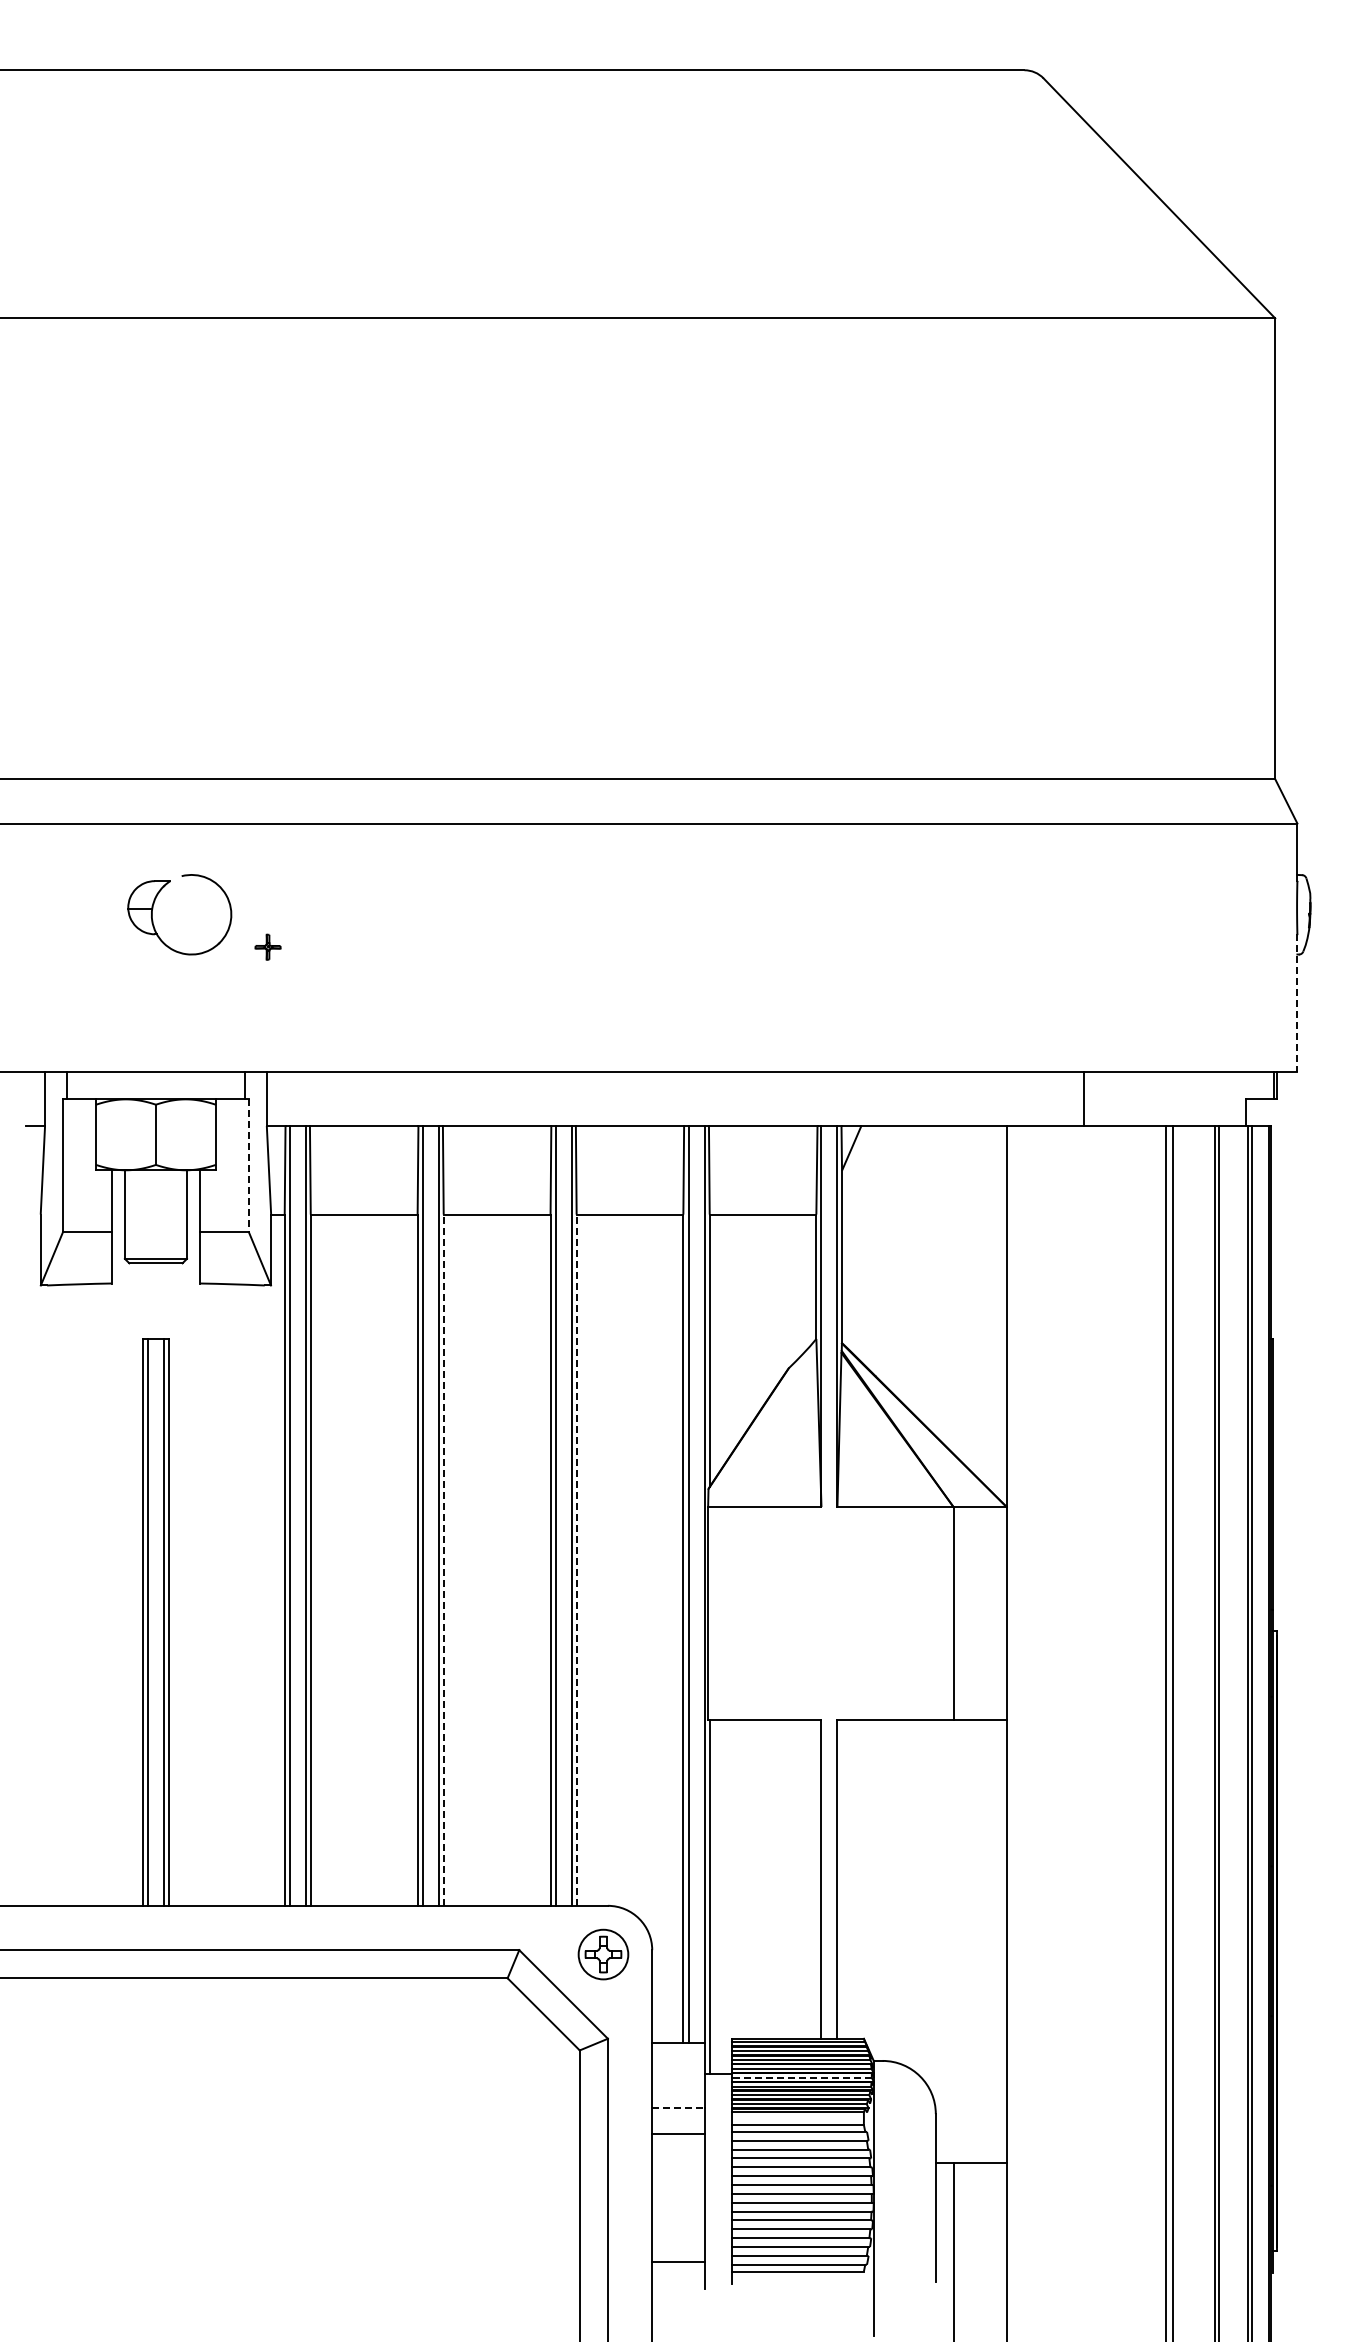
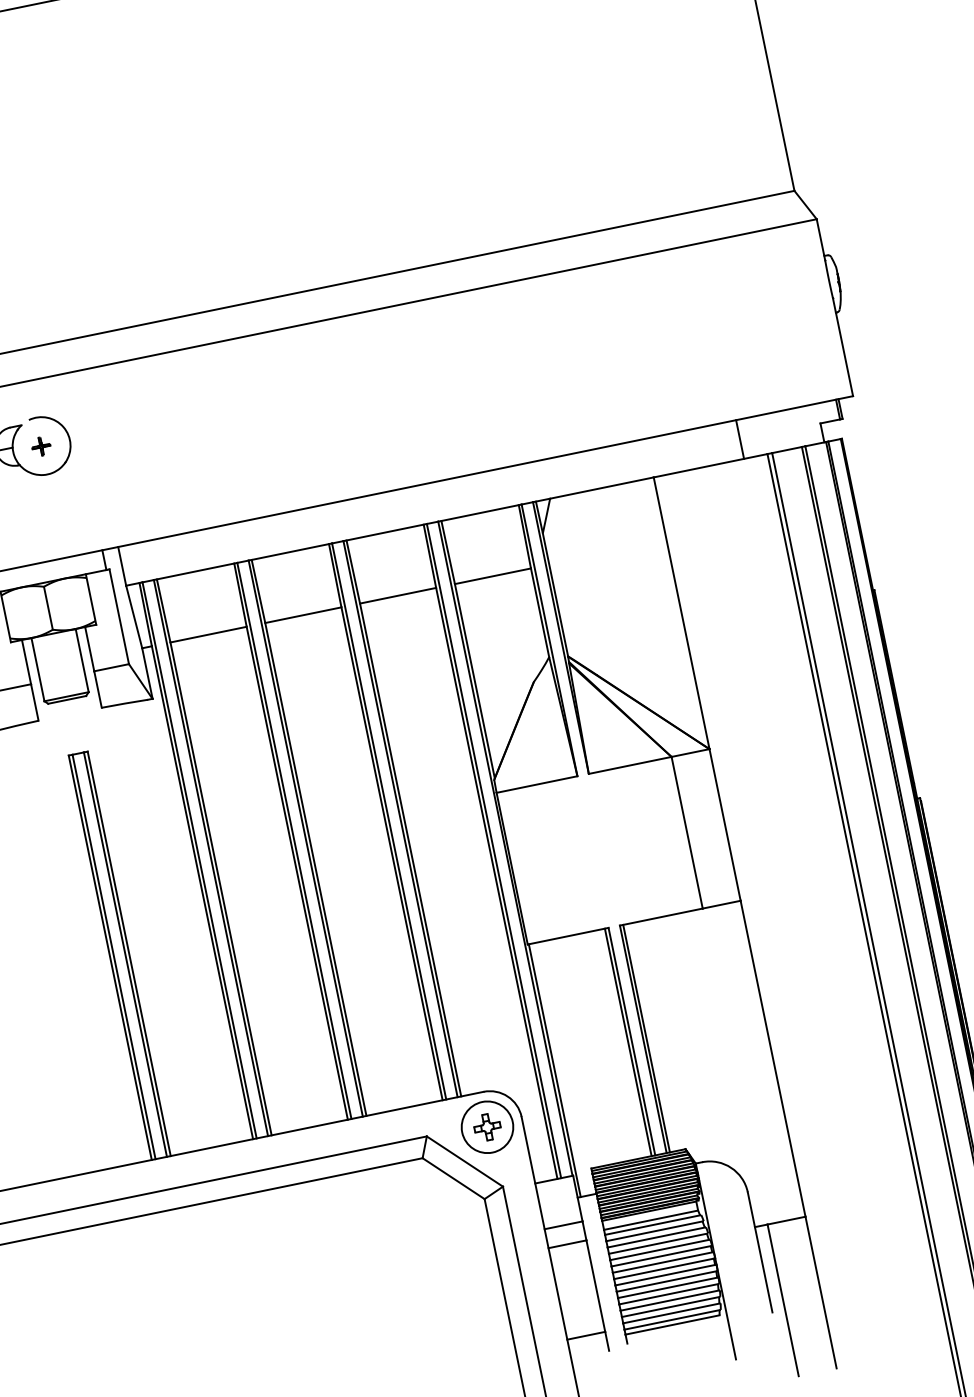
part: (267, 946) -> (40, 446), moved
line: (1297, 1003) -> (843, 347), dashed -> solid
line: (1084, 1098) -> (740, 439), moved
line: (248, 1166) -> (119, 617), dashed -> solid
line: (443, 1560) -> (315, 869), dashed -> solid
line: (576, 1560) -> (410, 850), dashed -> solid
line: (816, 1878) -> (628, 1041), added
line: (842, 1878) -> (646, 1038), added
circle: (603, 1954) -> (487, 1127), size x1.43
line: (801, 2077) -> (646, 1185), dashed -> solid
line: (678, 2107) -> (563, 1225), dashed -> solid

